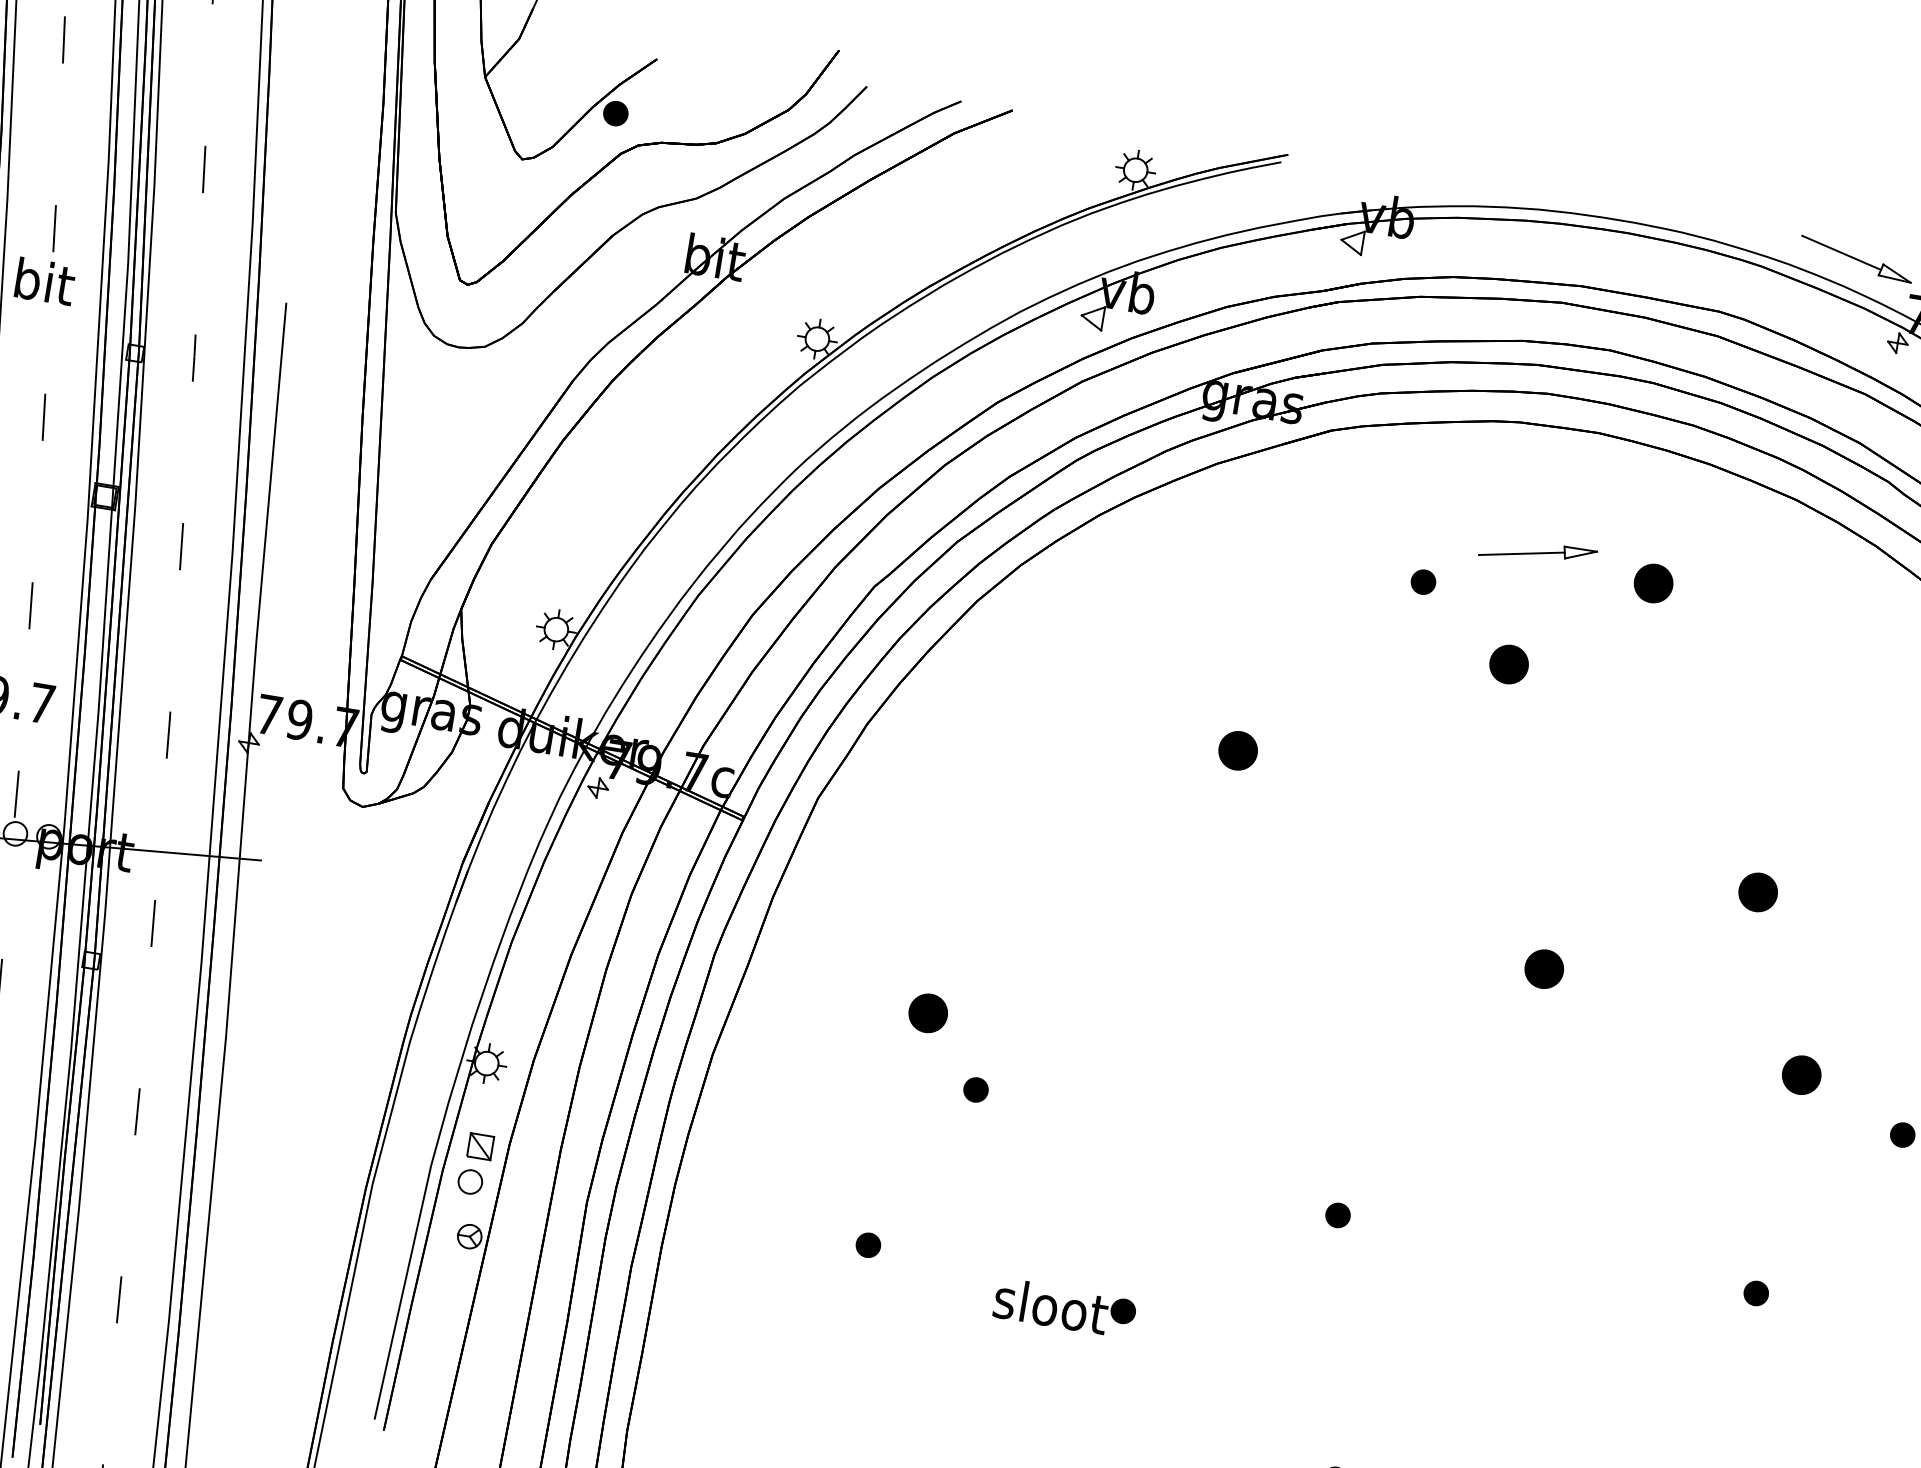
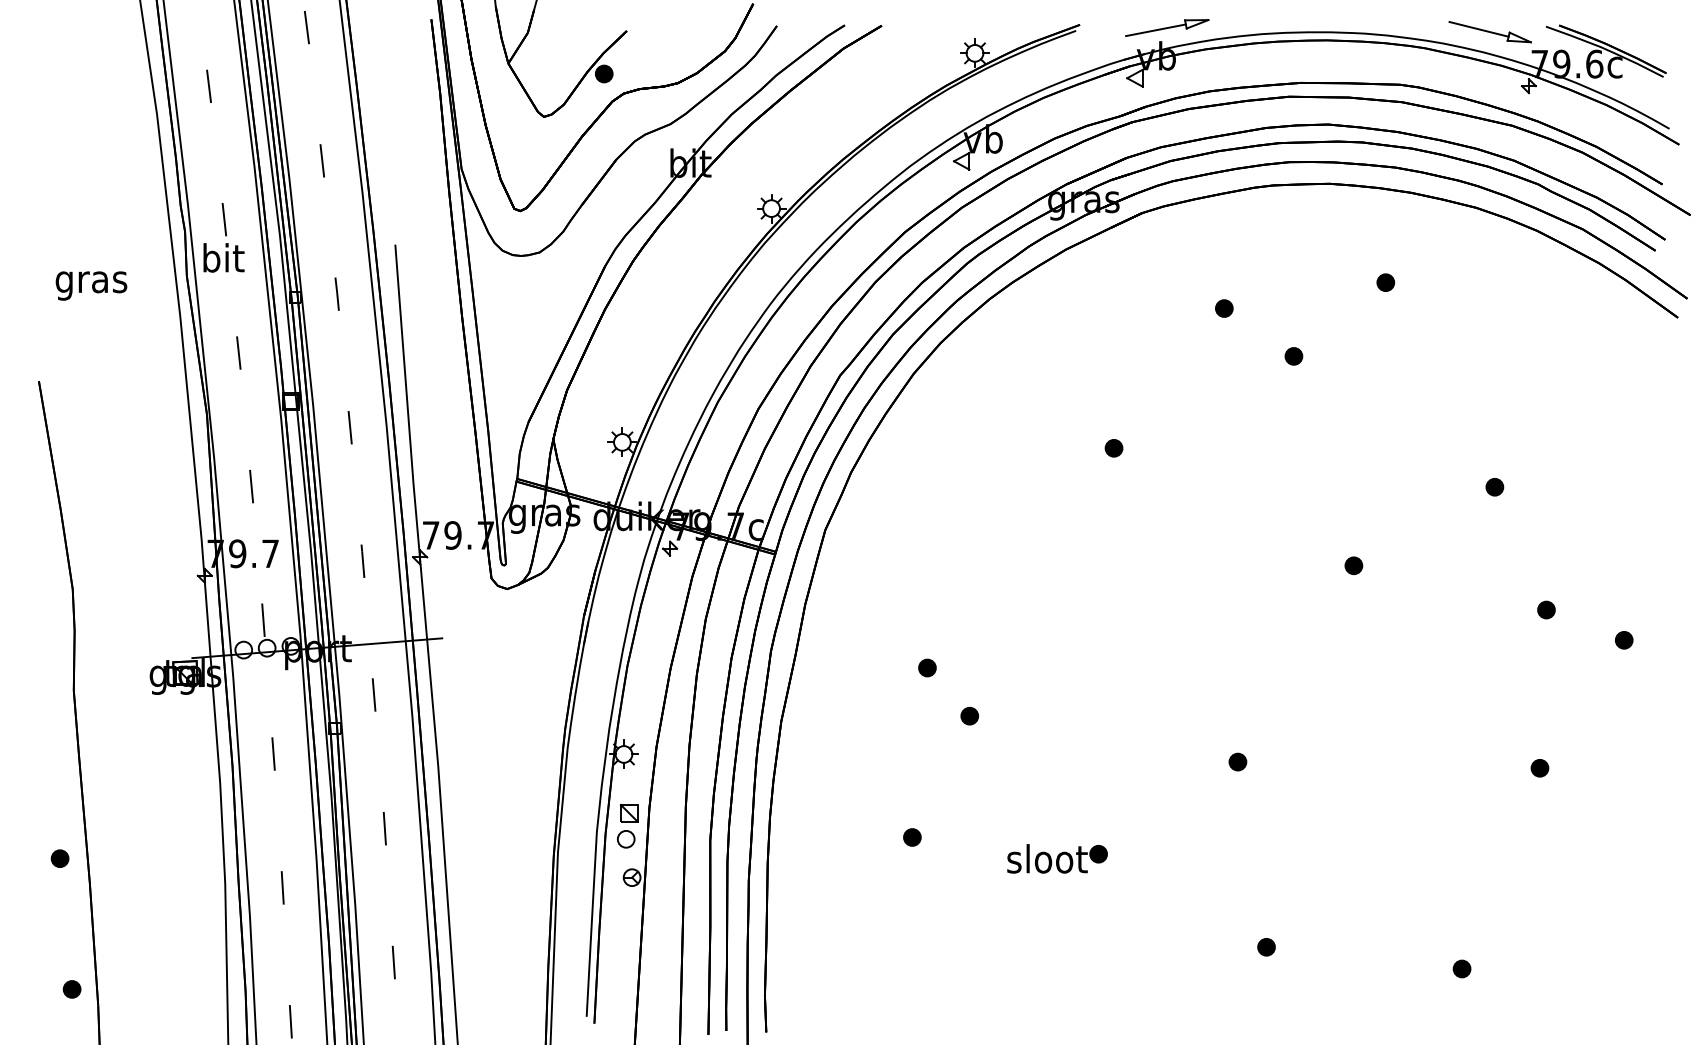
part: (1538, 552) -> (1167, 27), moved
part: (1653, 583) -> (1385, 282), size x0.62
part: (1508, 664) -> (1293, 356), size x0.62
part: (1237, 751) -> (1113, 448), size x0.62
part: (1757, 892) -> (1494, 487), size x0.62
part: (1543, 968) -> (1353, 565), size x0.62
part: (928, 1012) -> (927, 667), size x0.62
part: (1801, 1074) -> (1546, 609), size x0.62

